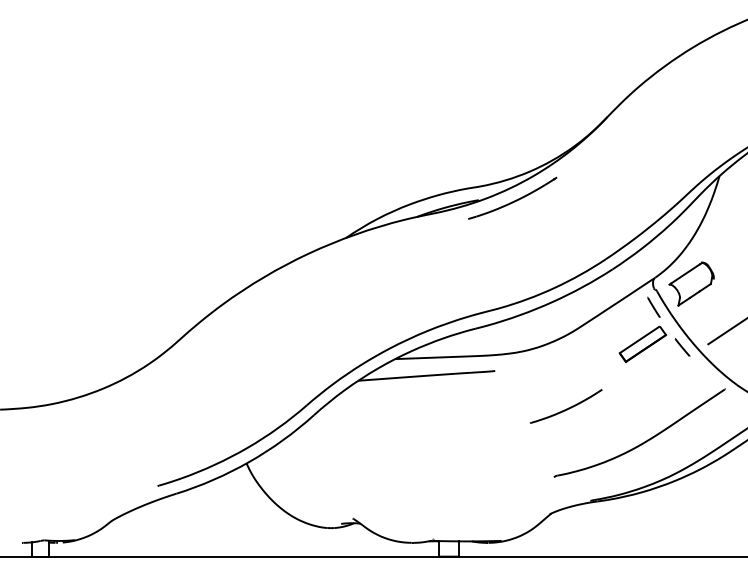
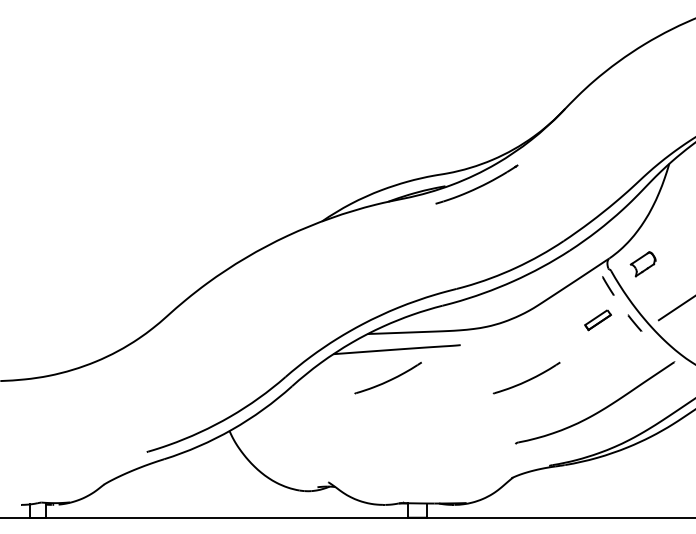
part: (691, 283) -> (643, 263), size x0.6
part: (642, 343) -> (597, 319), size x0.6
part: (416, 406) -> (387, 378), added

